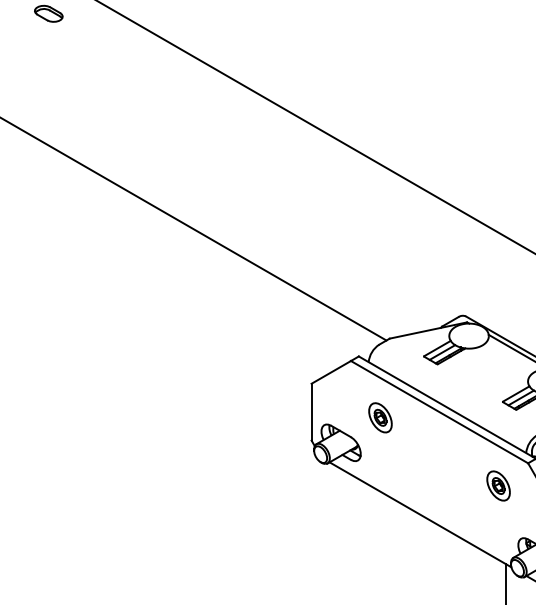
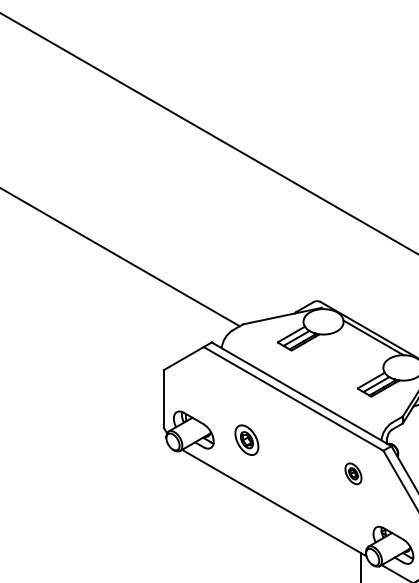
part: (380, 417) -> (246, 439), moved
part: (498, 485) -> (353, 473), size x0.7

